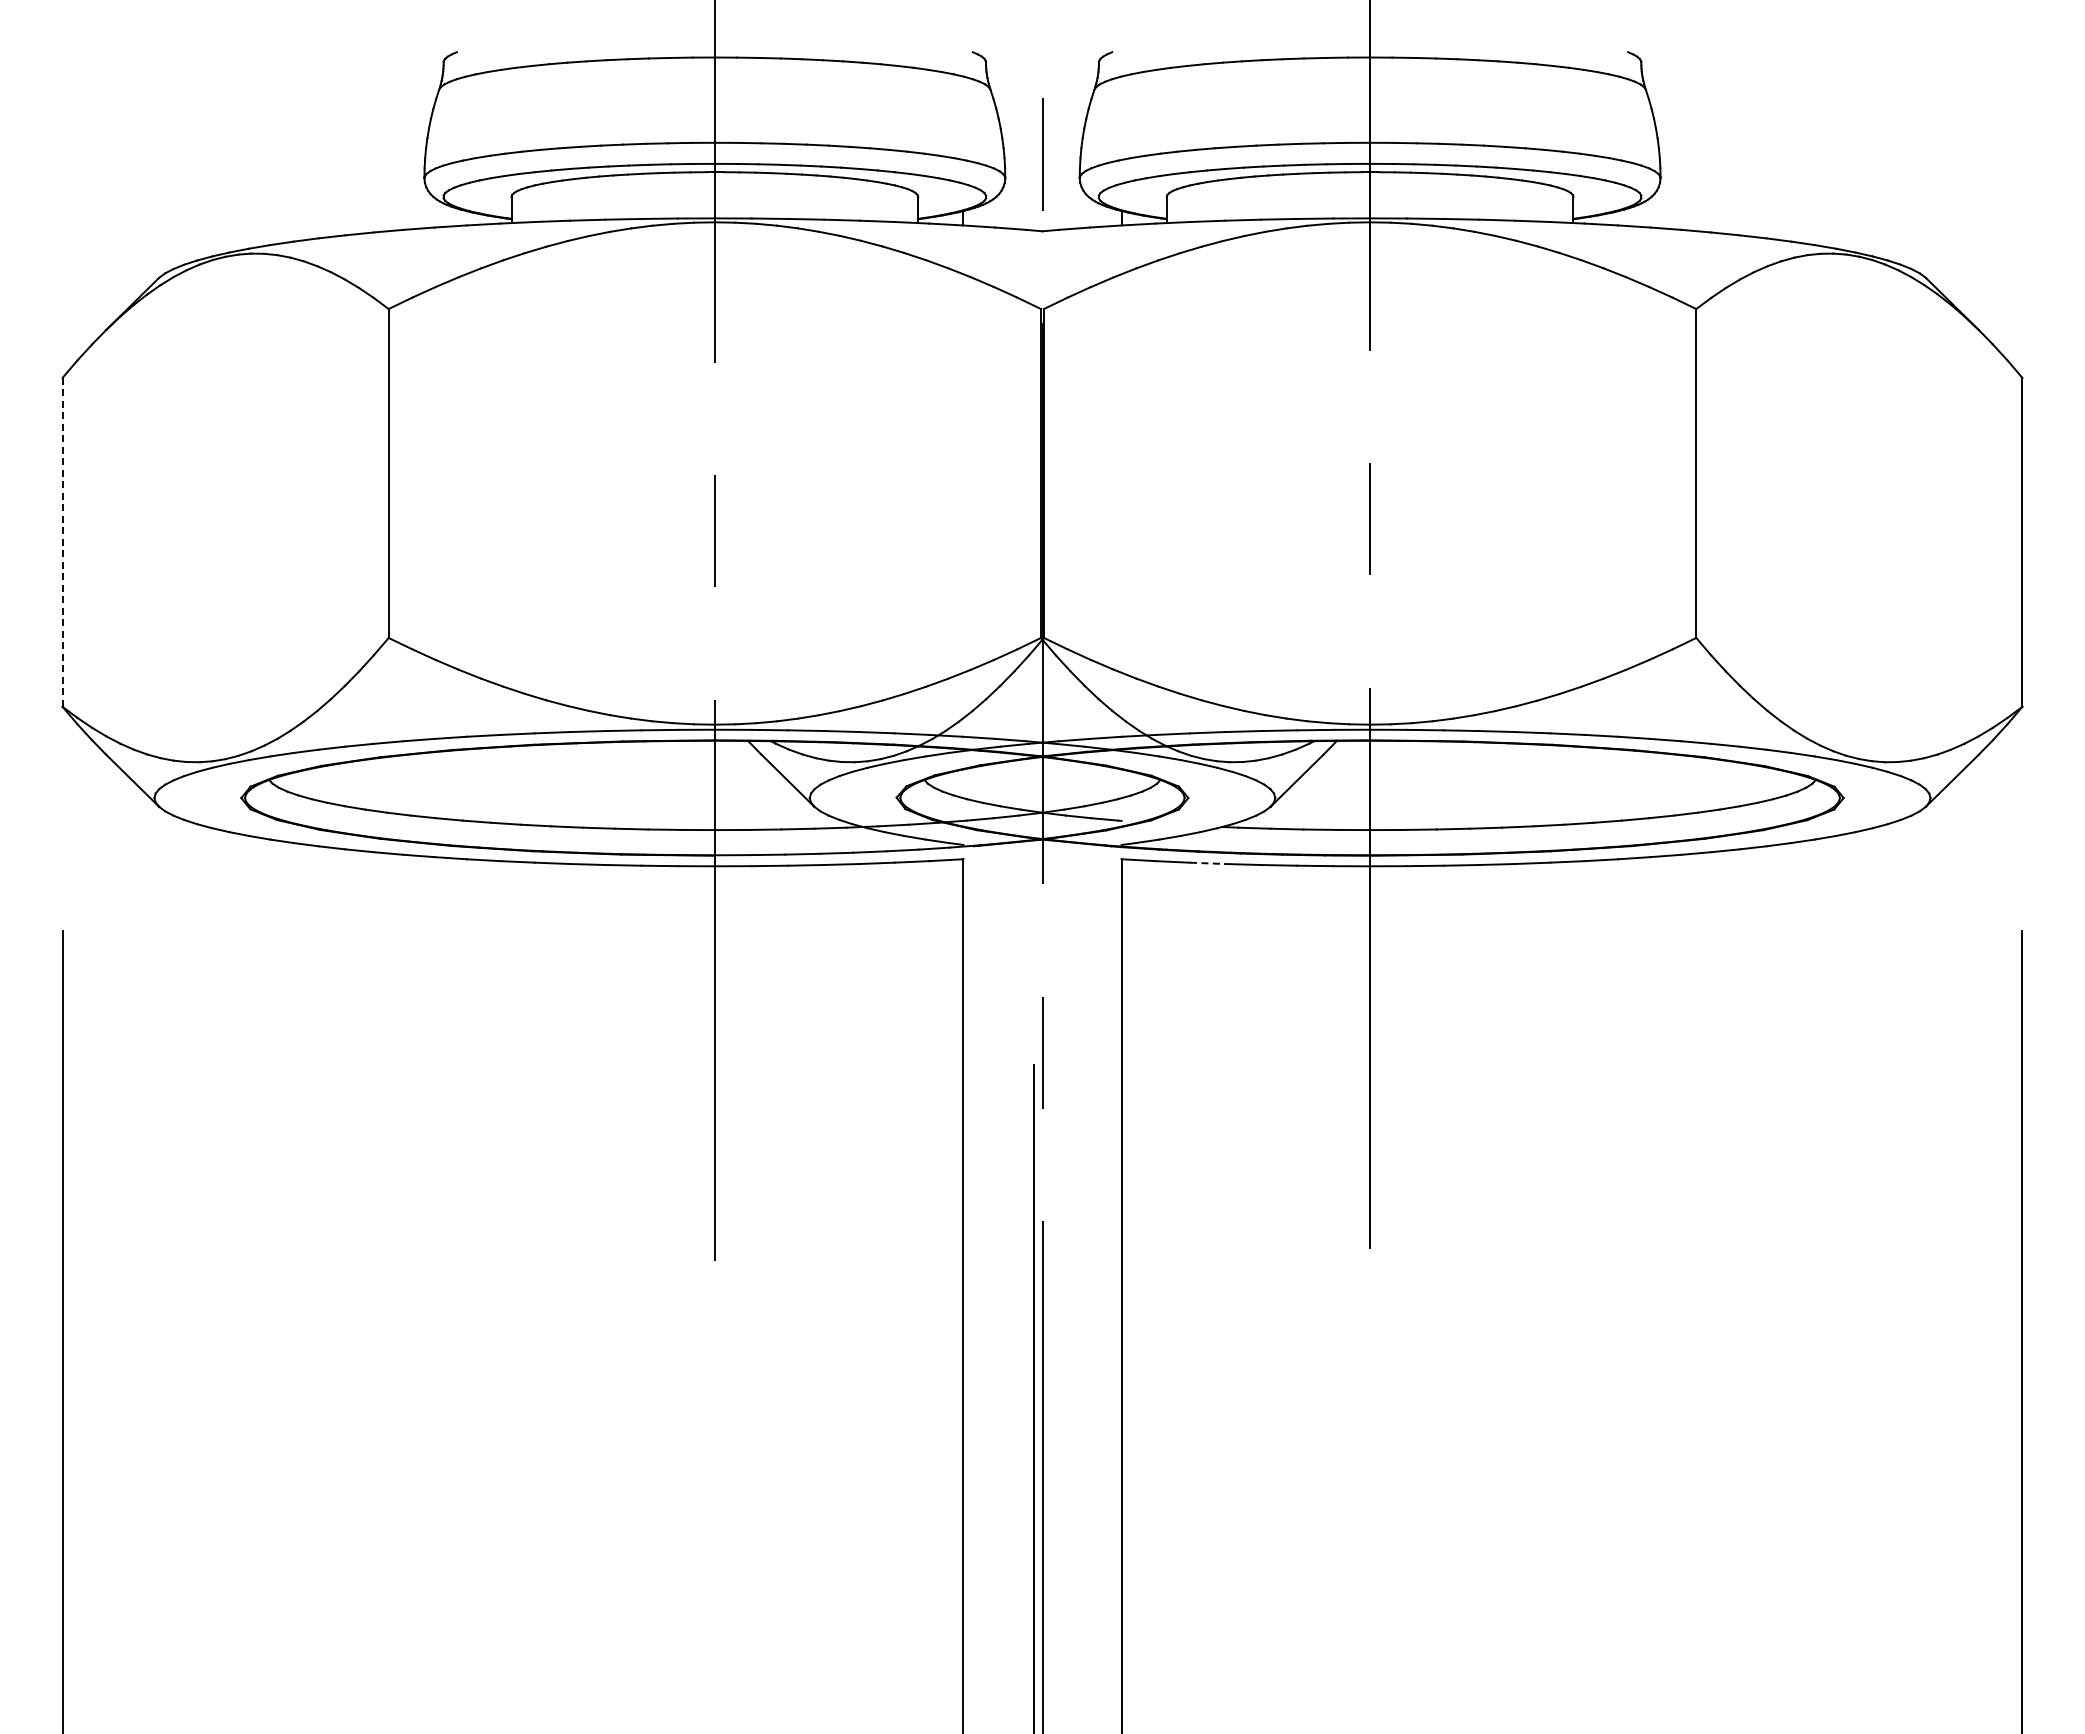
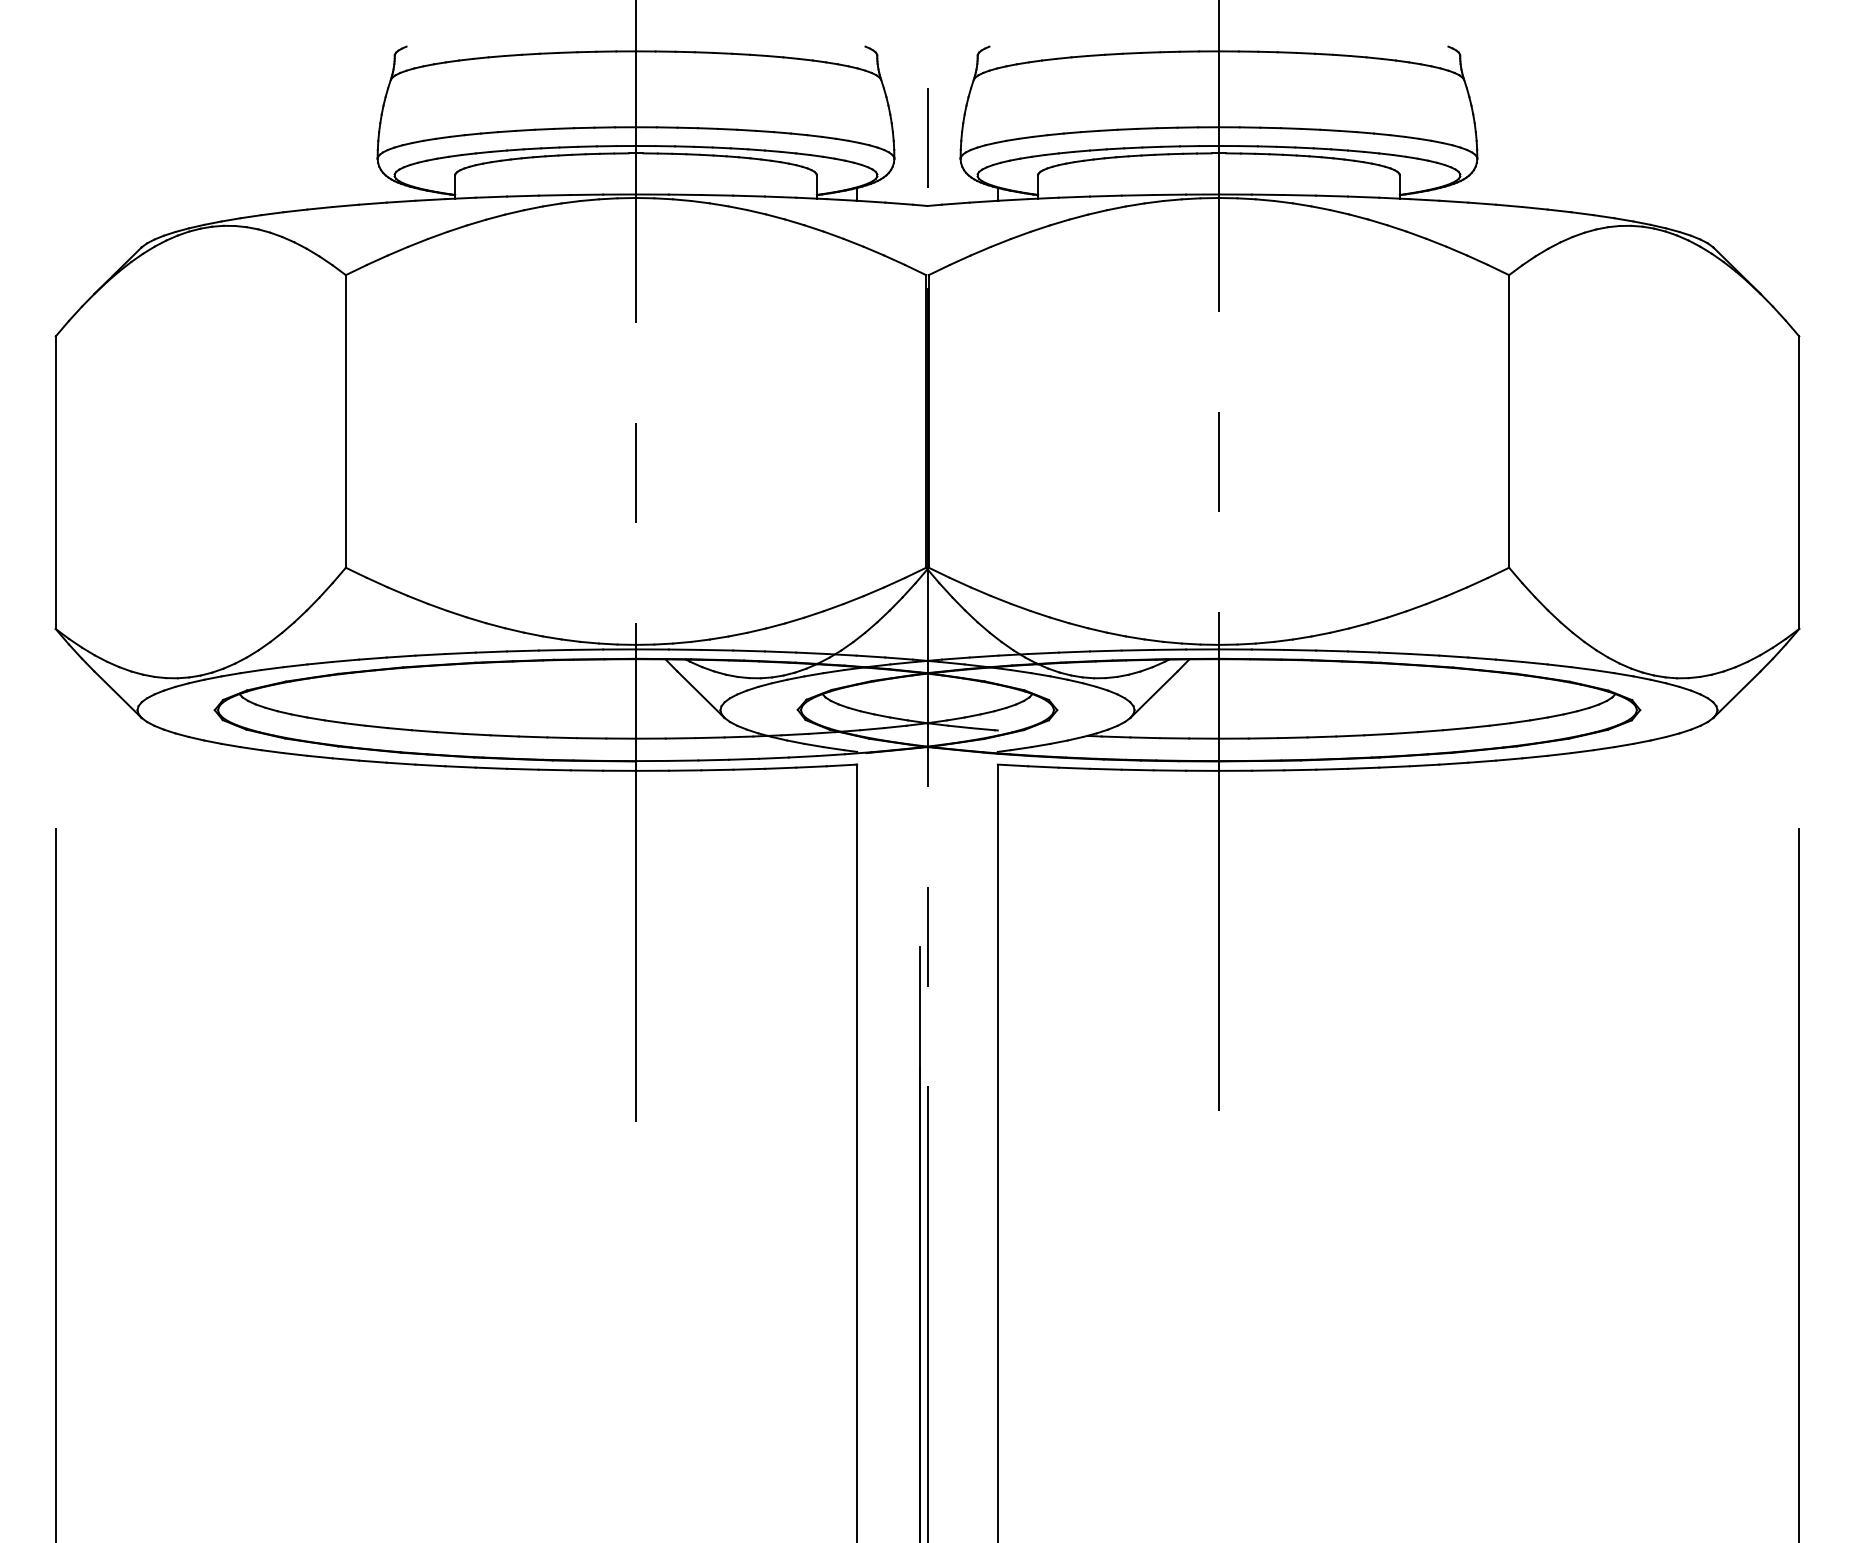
line: (62, 542) -> (55, 482), dashed -> solid
line: (1207, 863) -> (1074, 768), dashed -> solid

